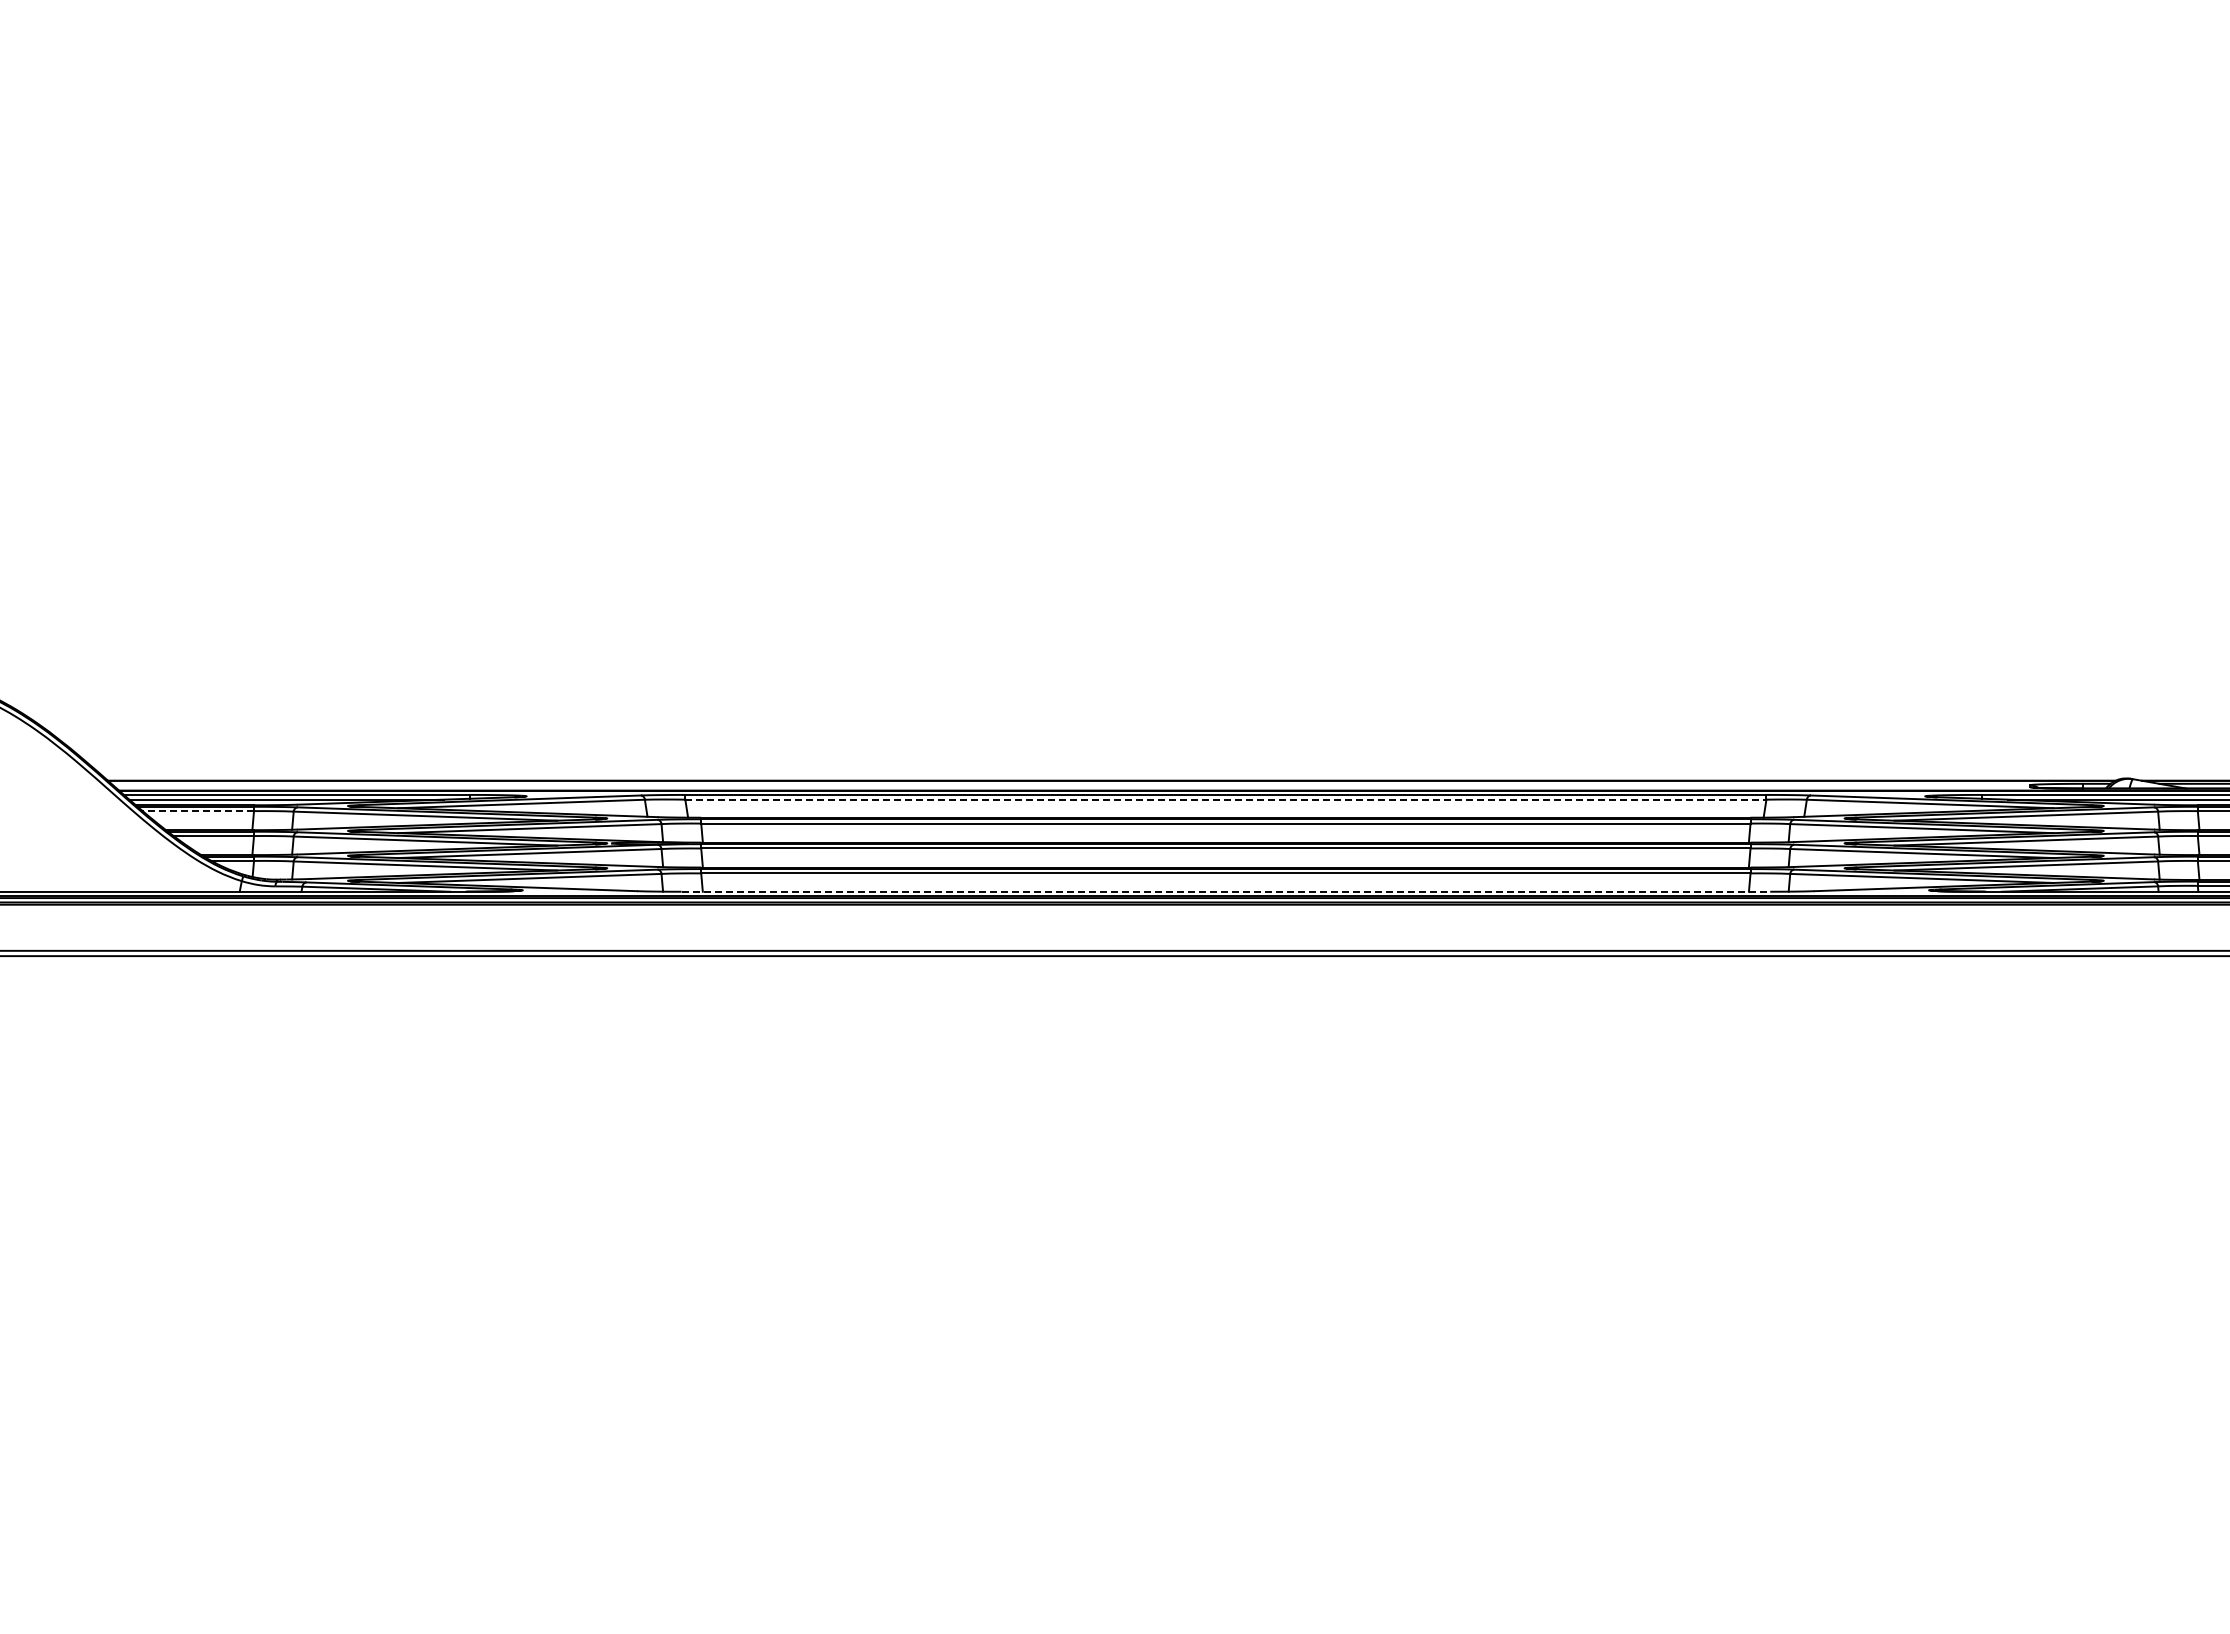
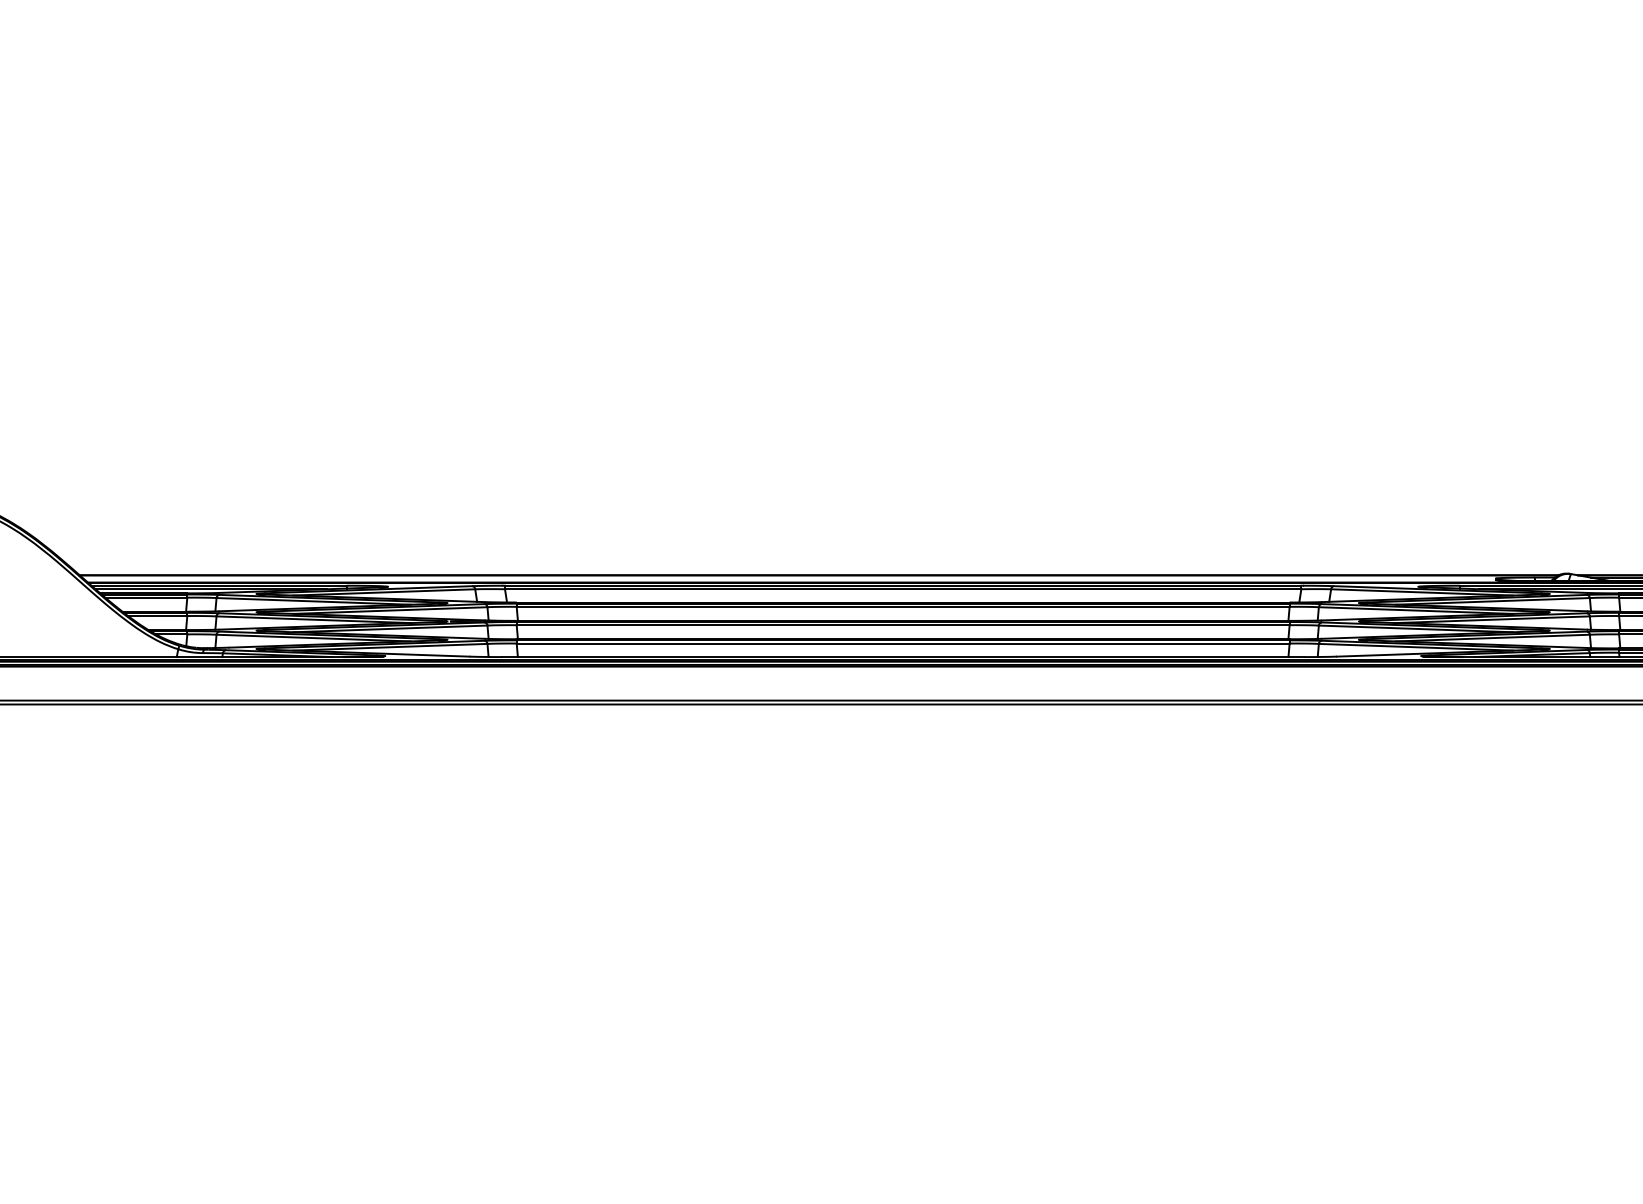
line: (1225, 799) -> (902, 589), dashed -> solid
line: (198, 811) -> (146, 597), dashed -> solid
line: (1226, 891) -> (903, 656), dashed -> solid

